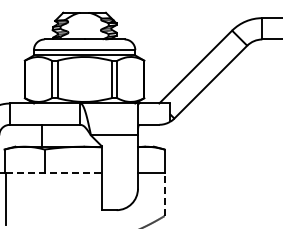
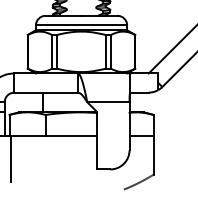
line: (53, 173) -> (53, 136), dashed -> solid
line: (164, 194) -> (153, 155), dashed -> solid

